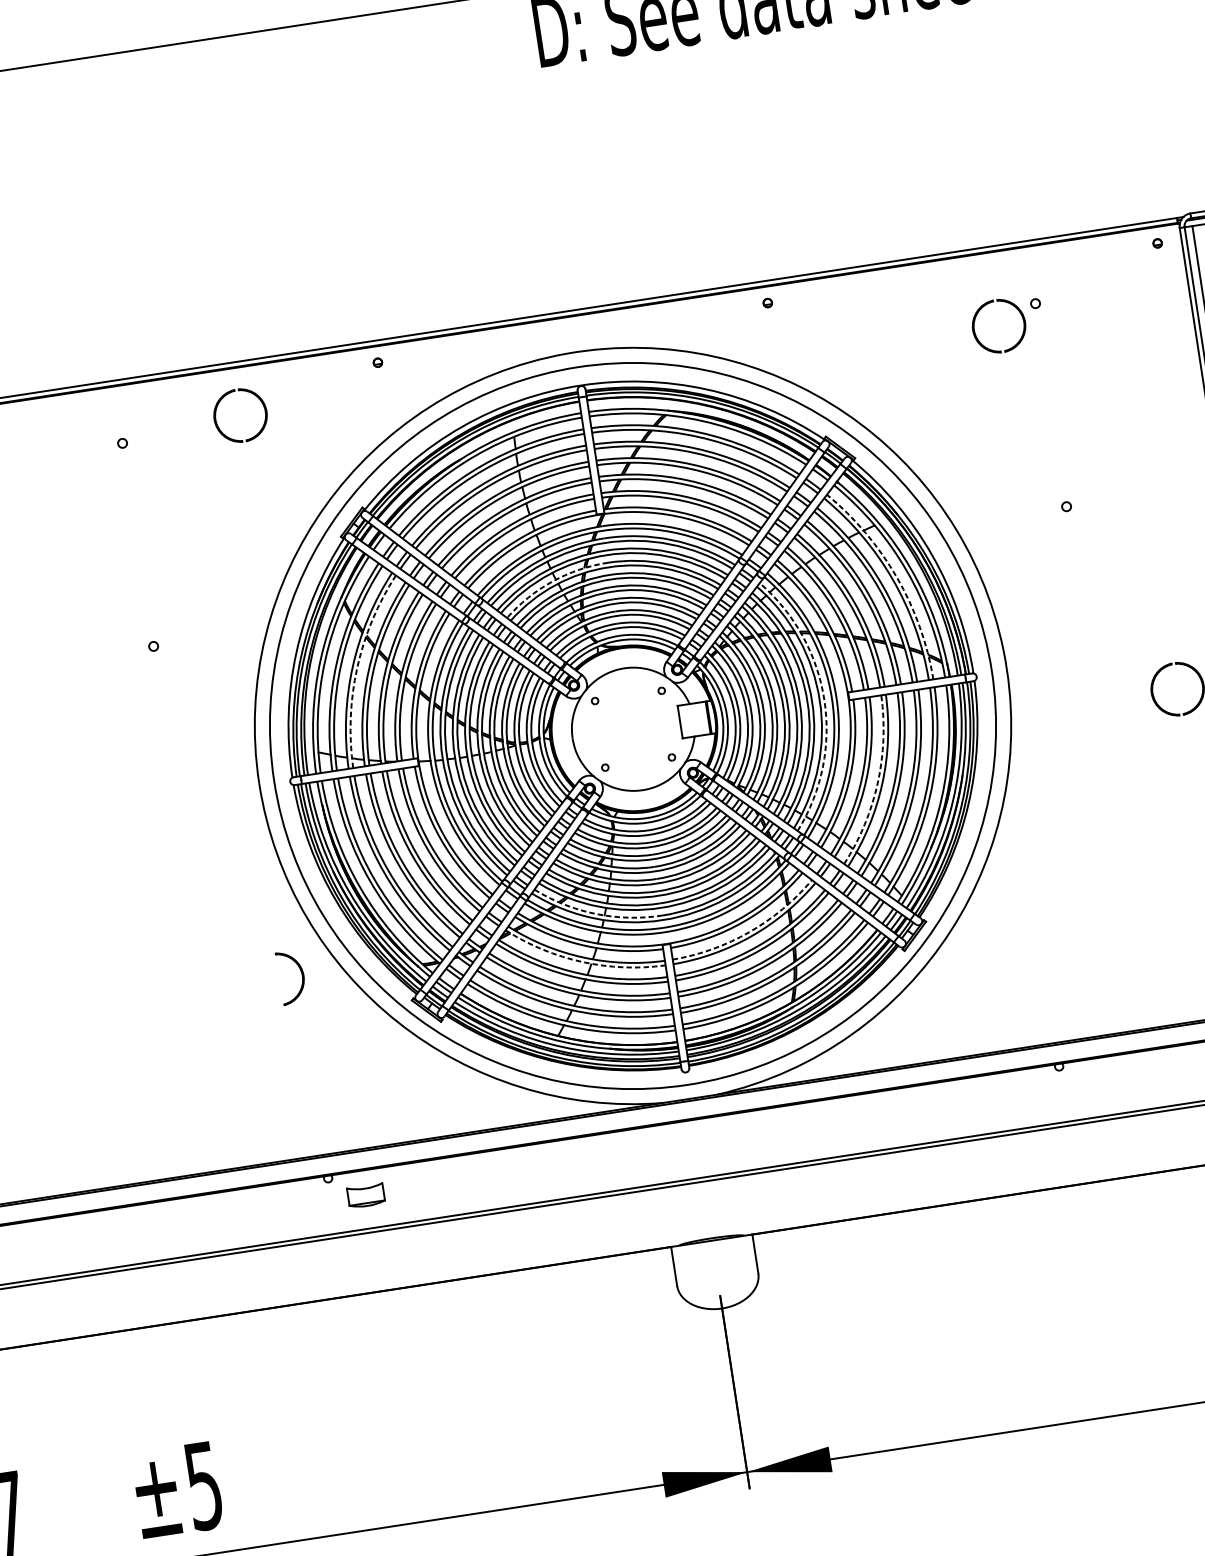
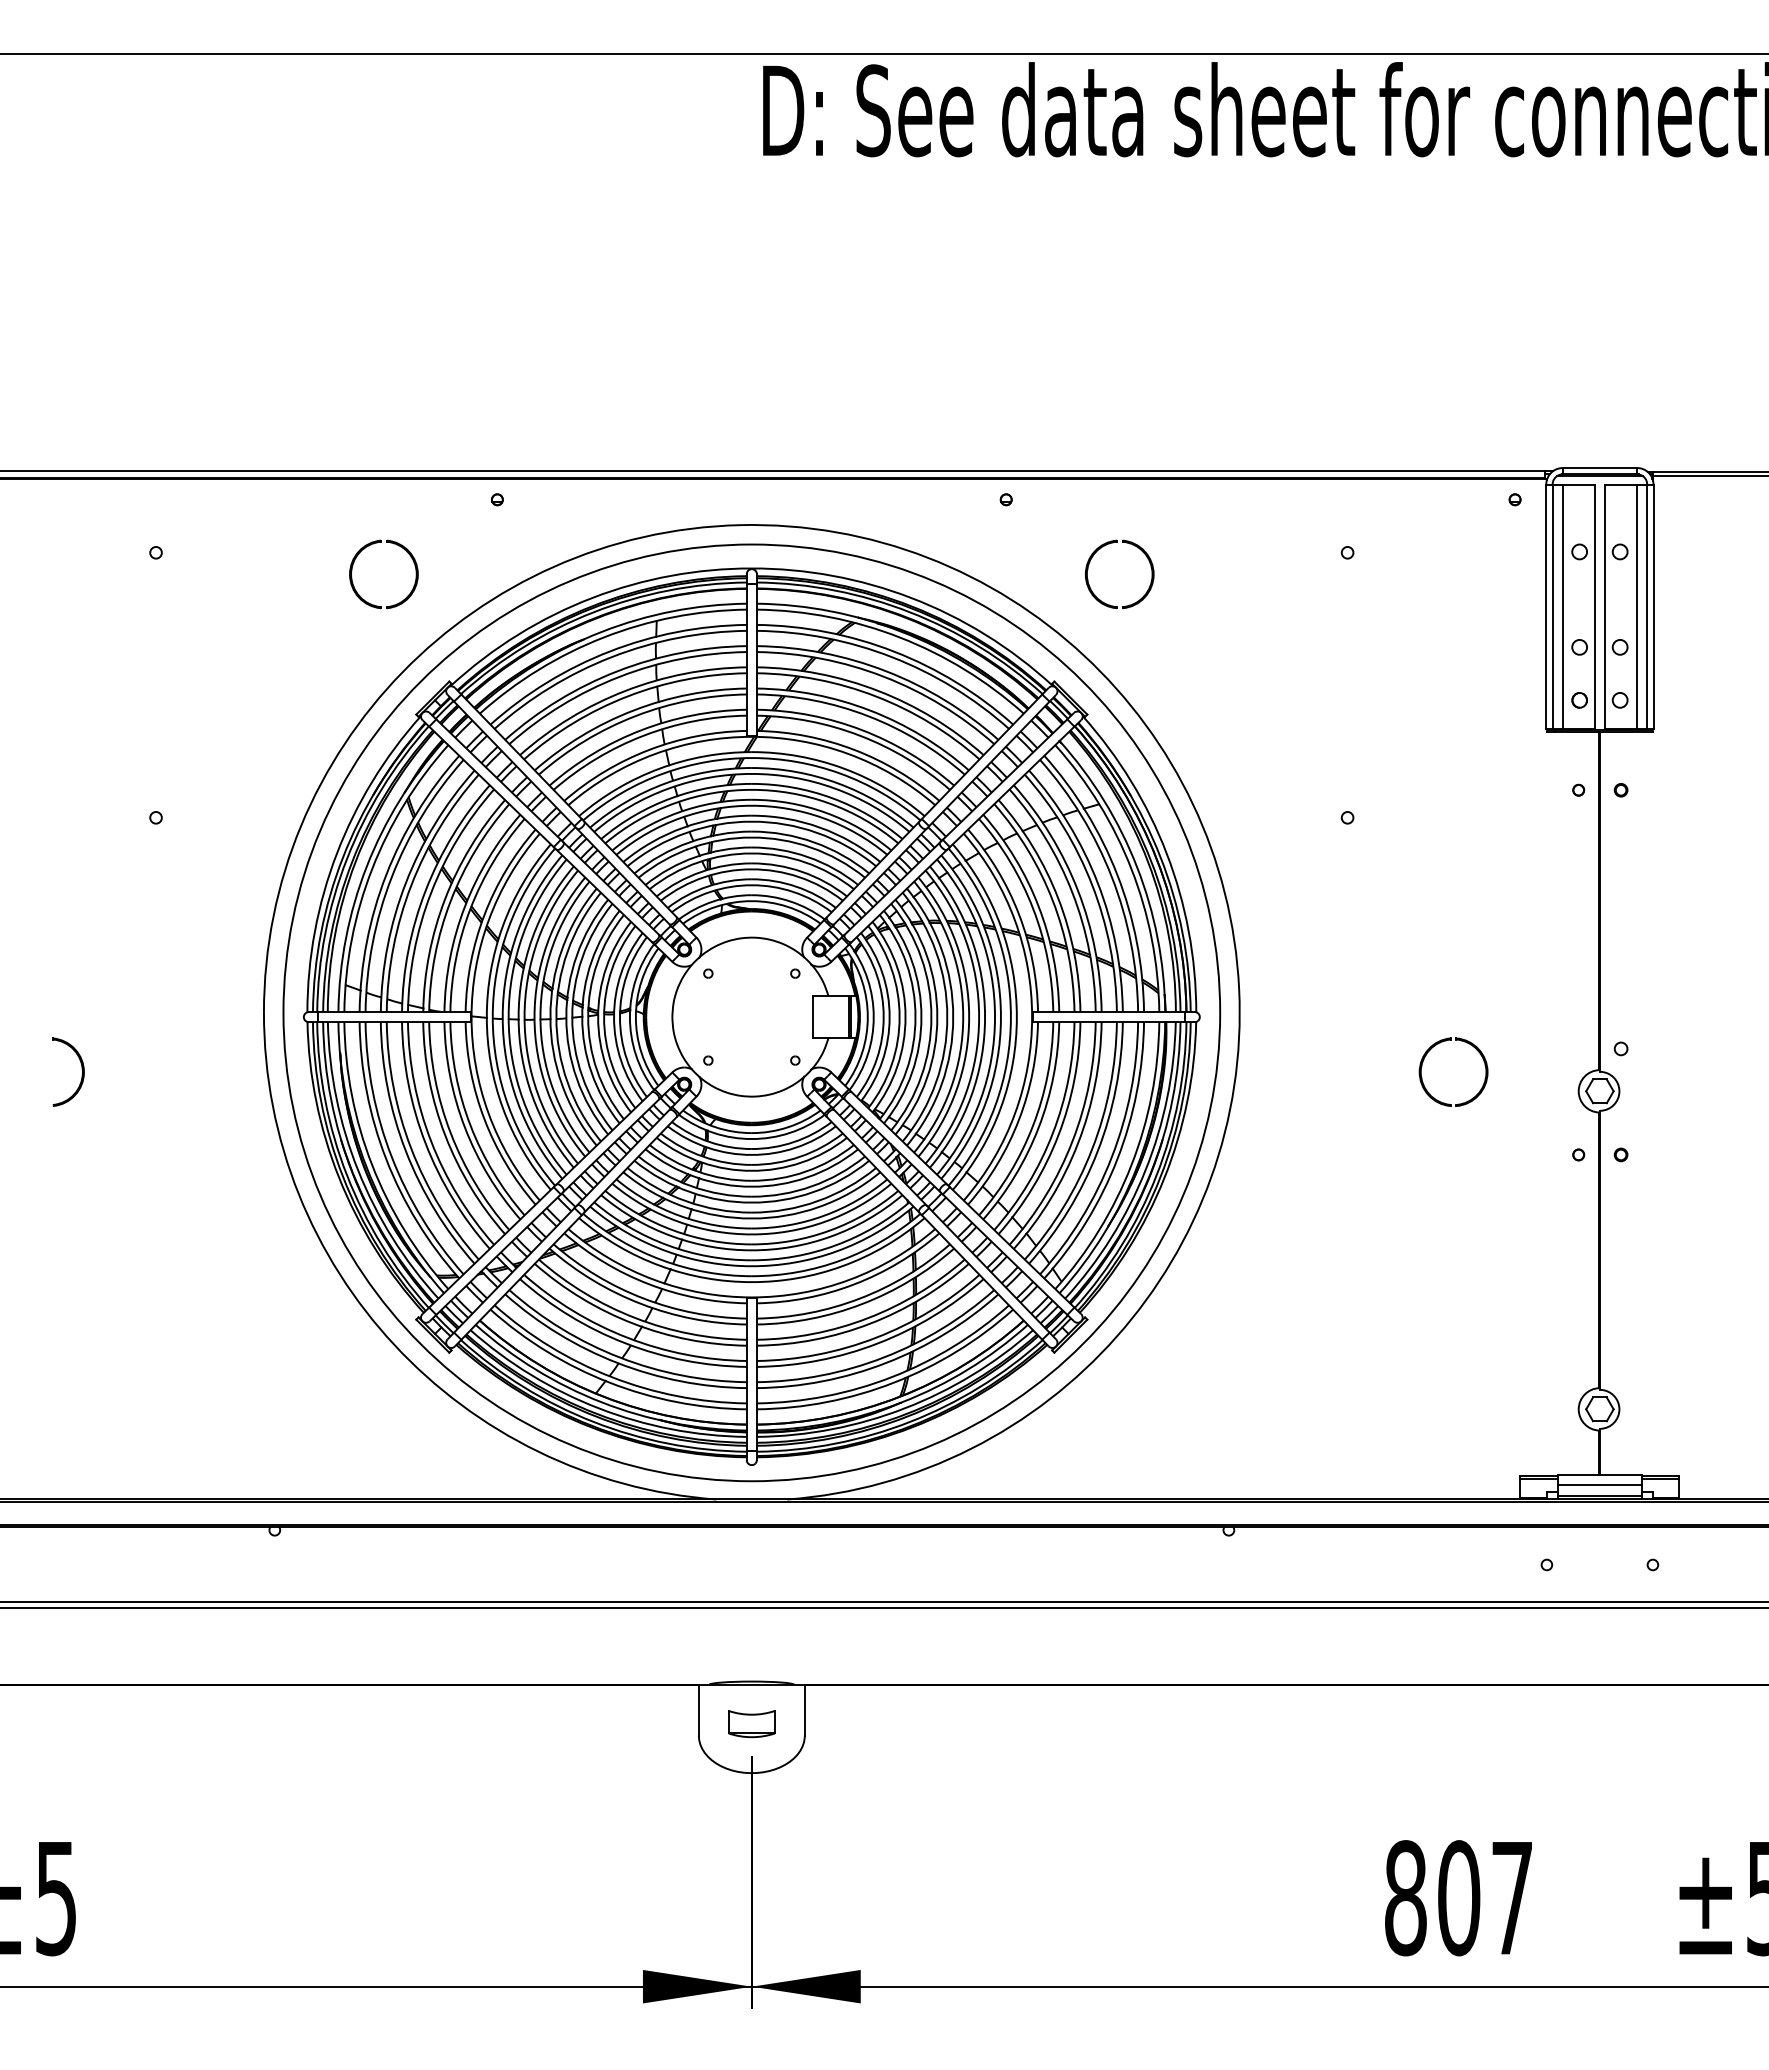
part: (975, 332) -> (1088, 578), moved
part: (222, 431) -> (357, 591), moved
arc: (896, 577) -> (1117, 874), dashed -> solid
arc: (552, 581) -> (677, 812), dashed -> solid
arc: (357, 668) -> (411, 885), dashed -> solid
arc: (824, 700) -> (1000, 1017), dashed -> solid
arc: (877, 783) -> (1052, 1133), dashed -> solid
arc: (595, 914) -> (667, 1245), dashed -> solid
arc: (749, 932) -> (860, 1298), dashed -> solid
arc: (582, 962) -> (641, 1304), dashed -> solid
part: (301, 974) -> (81, 1069), moved
part: (365, 1196) -> (751, 1724), moved

